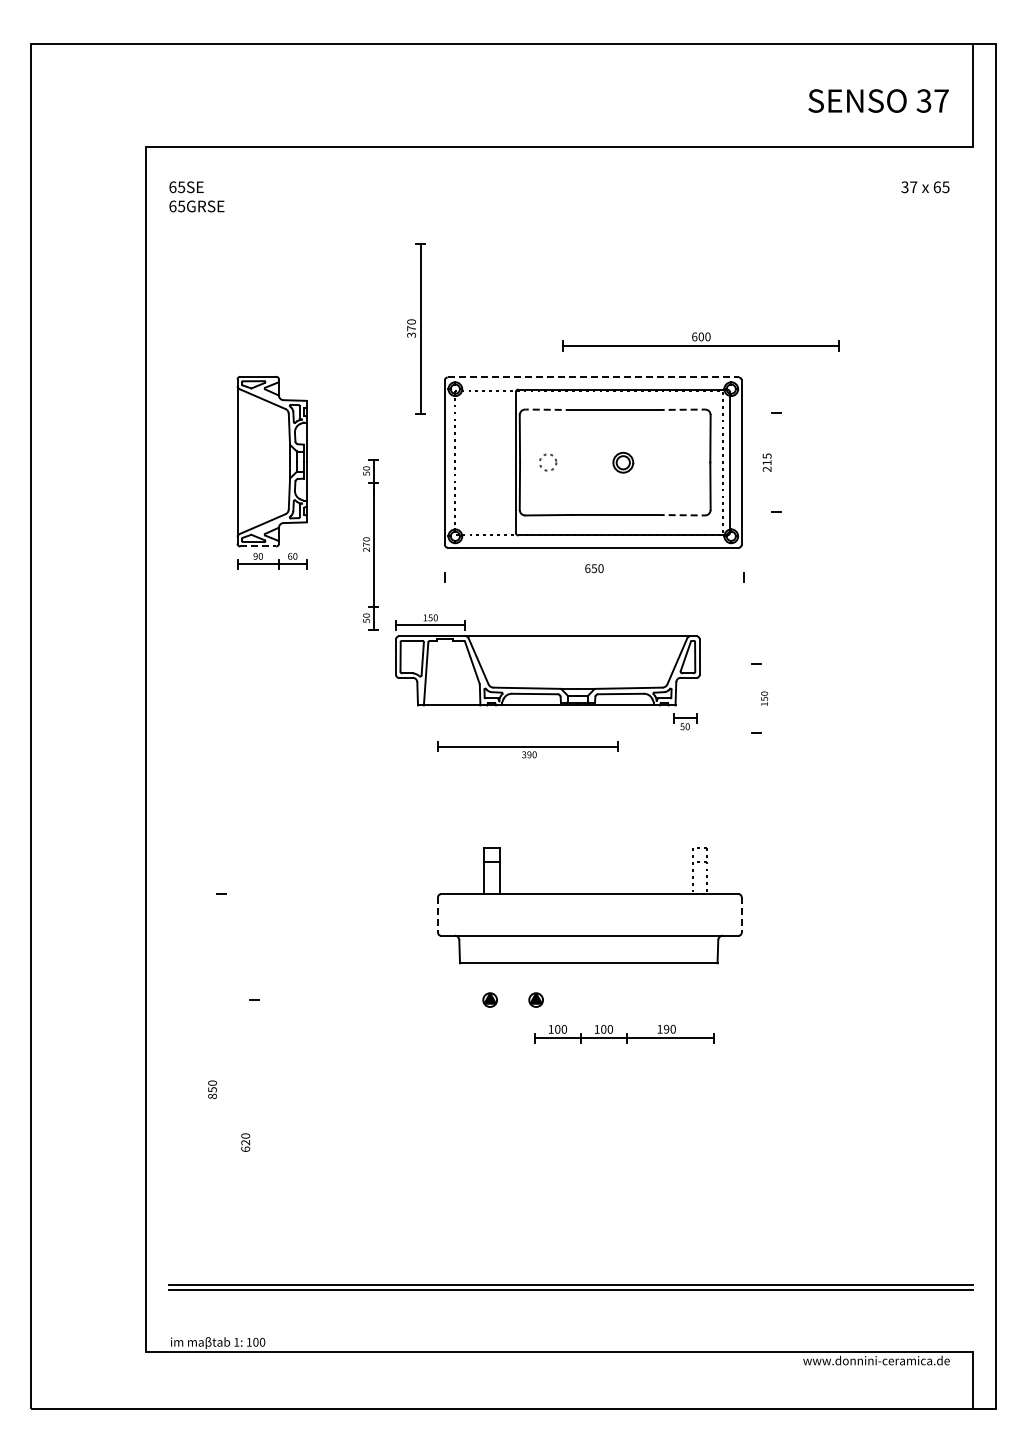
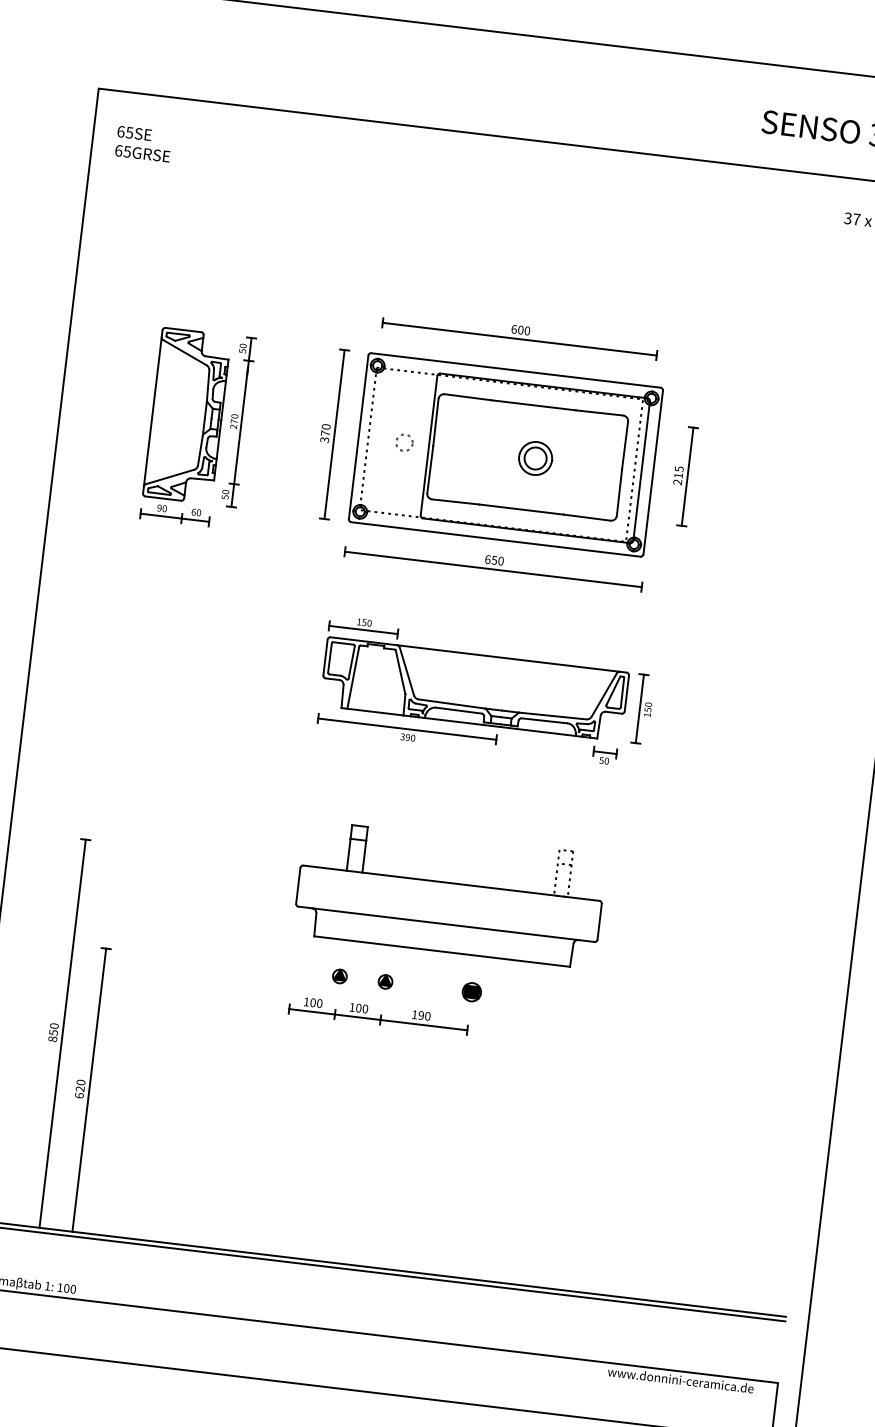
part: (416, 328) -> (330, 433), moved
part: (700, 341) -> (519, 334), moved
line: (593, 377) -> (516, 370), dashed -> solid
line: (549, 409) -> (468, 397), dashed -> solid
line: (681, 409) -> (599, 412), dashed -> solid
circle: (548, 462) -> (404, 442), moved
part: (623, 462) -> (535, 458), size x1.67
line: (776, 462) -> (687, 476), added
line: (681, 515) -> (587, 517), dashed -> solid
part: (370, 544) -> (238, 421), moved
line: (258, 546) -> (163, 498), dashed -> solid
line: (593, 577) -> (492, 569), added
part: (547, 672) -> (474, 690), moved
line: (756, 698) -> (640, 708), added
line: (438, 915) -> (298, 886), dashed -> solid
line: (741, 915) -> (599, 922), dashed -> solid
part: (623, 1000) -> (472, 992), added
part: (624, 1033) -> (378, 1014), moved
line: (221, 1089) -> (62, 1033), added
line: (254, 1142) -> (89, 1089), added

